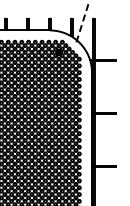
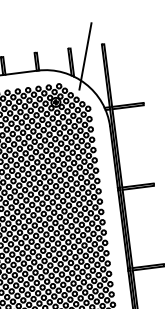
line: (81, 25) -> (85, 57), dashed -> solid

